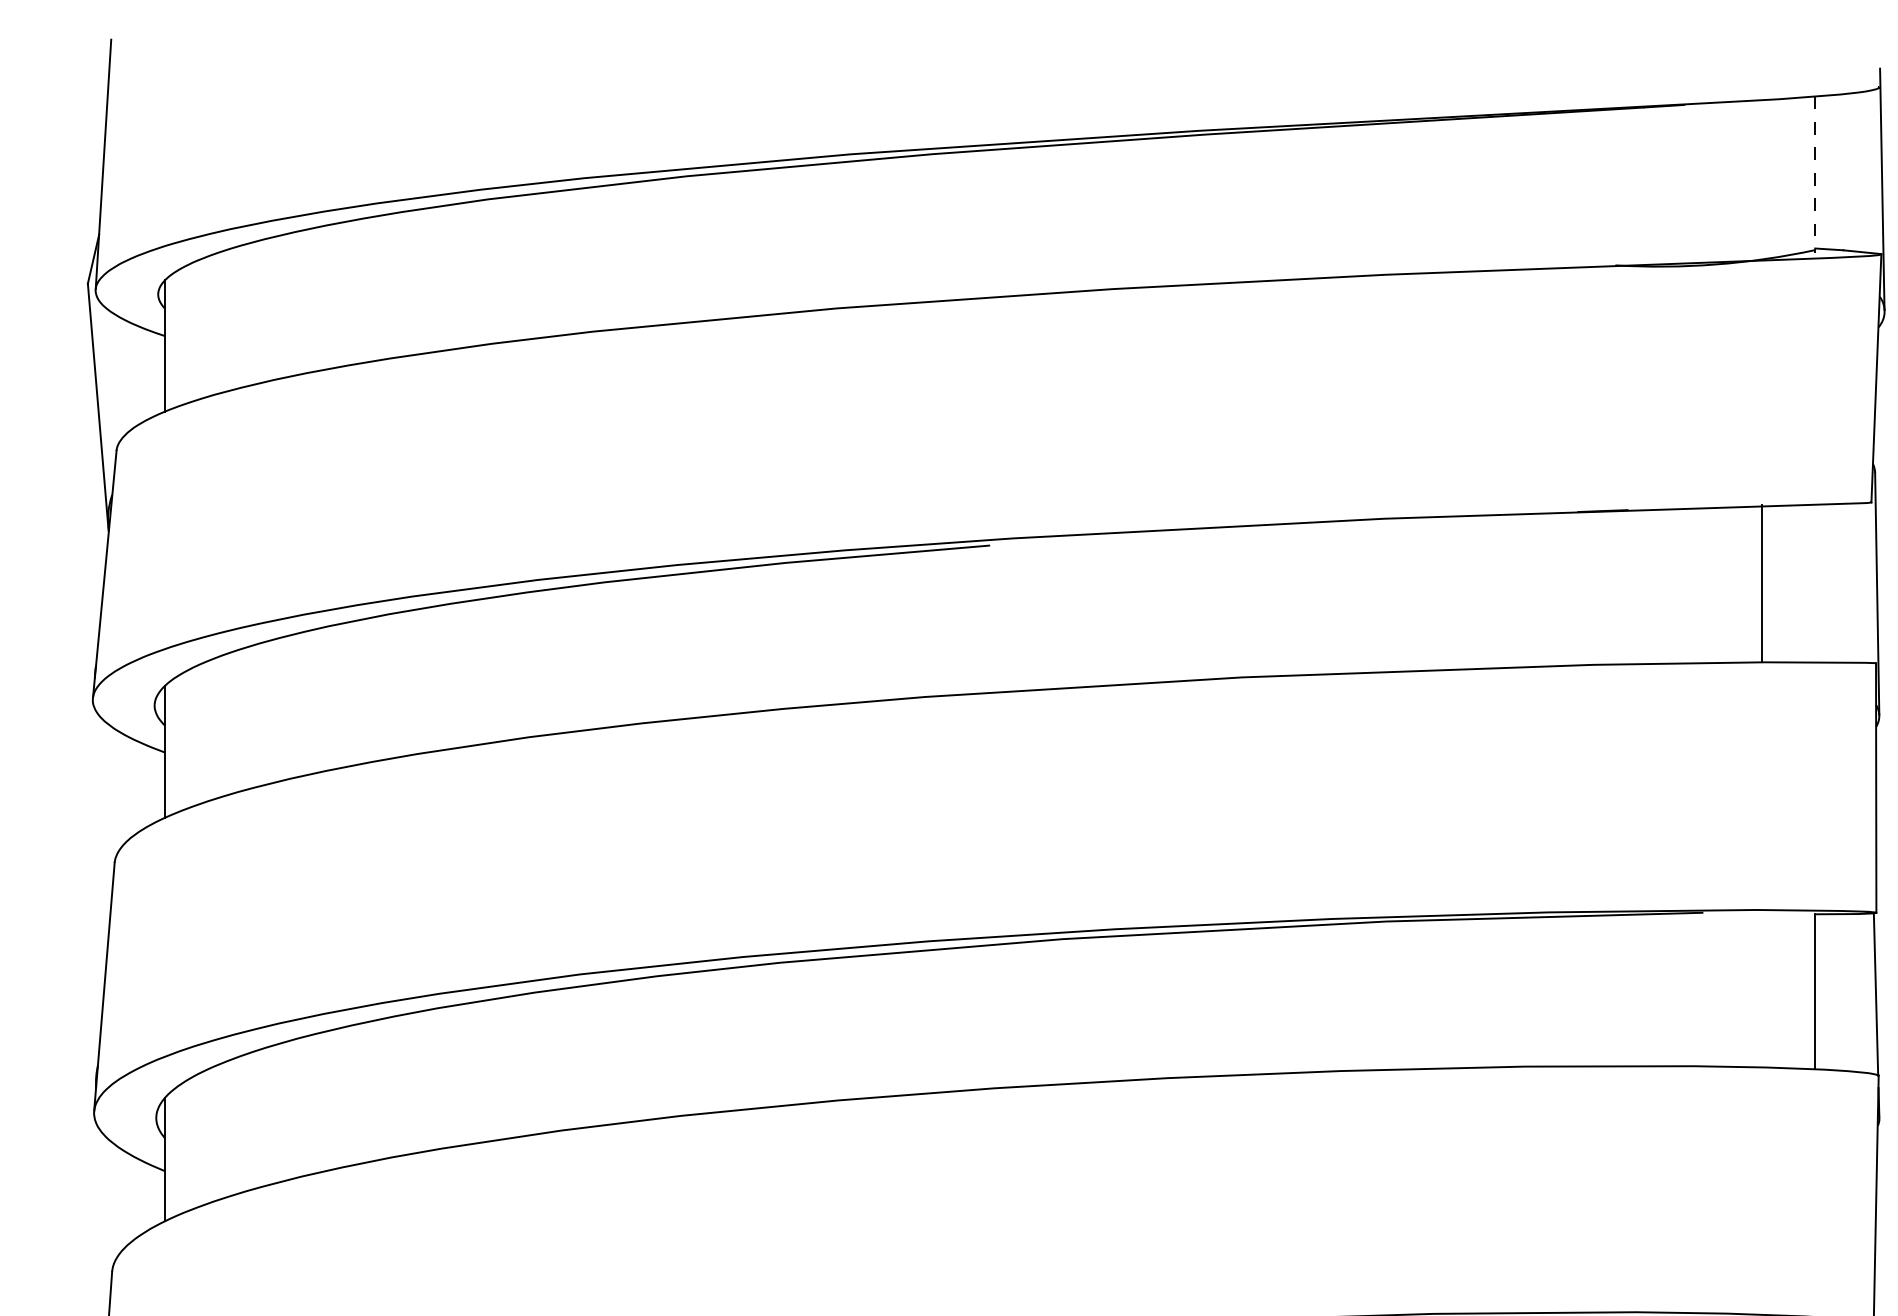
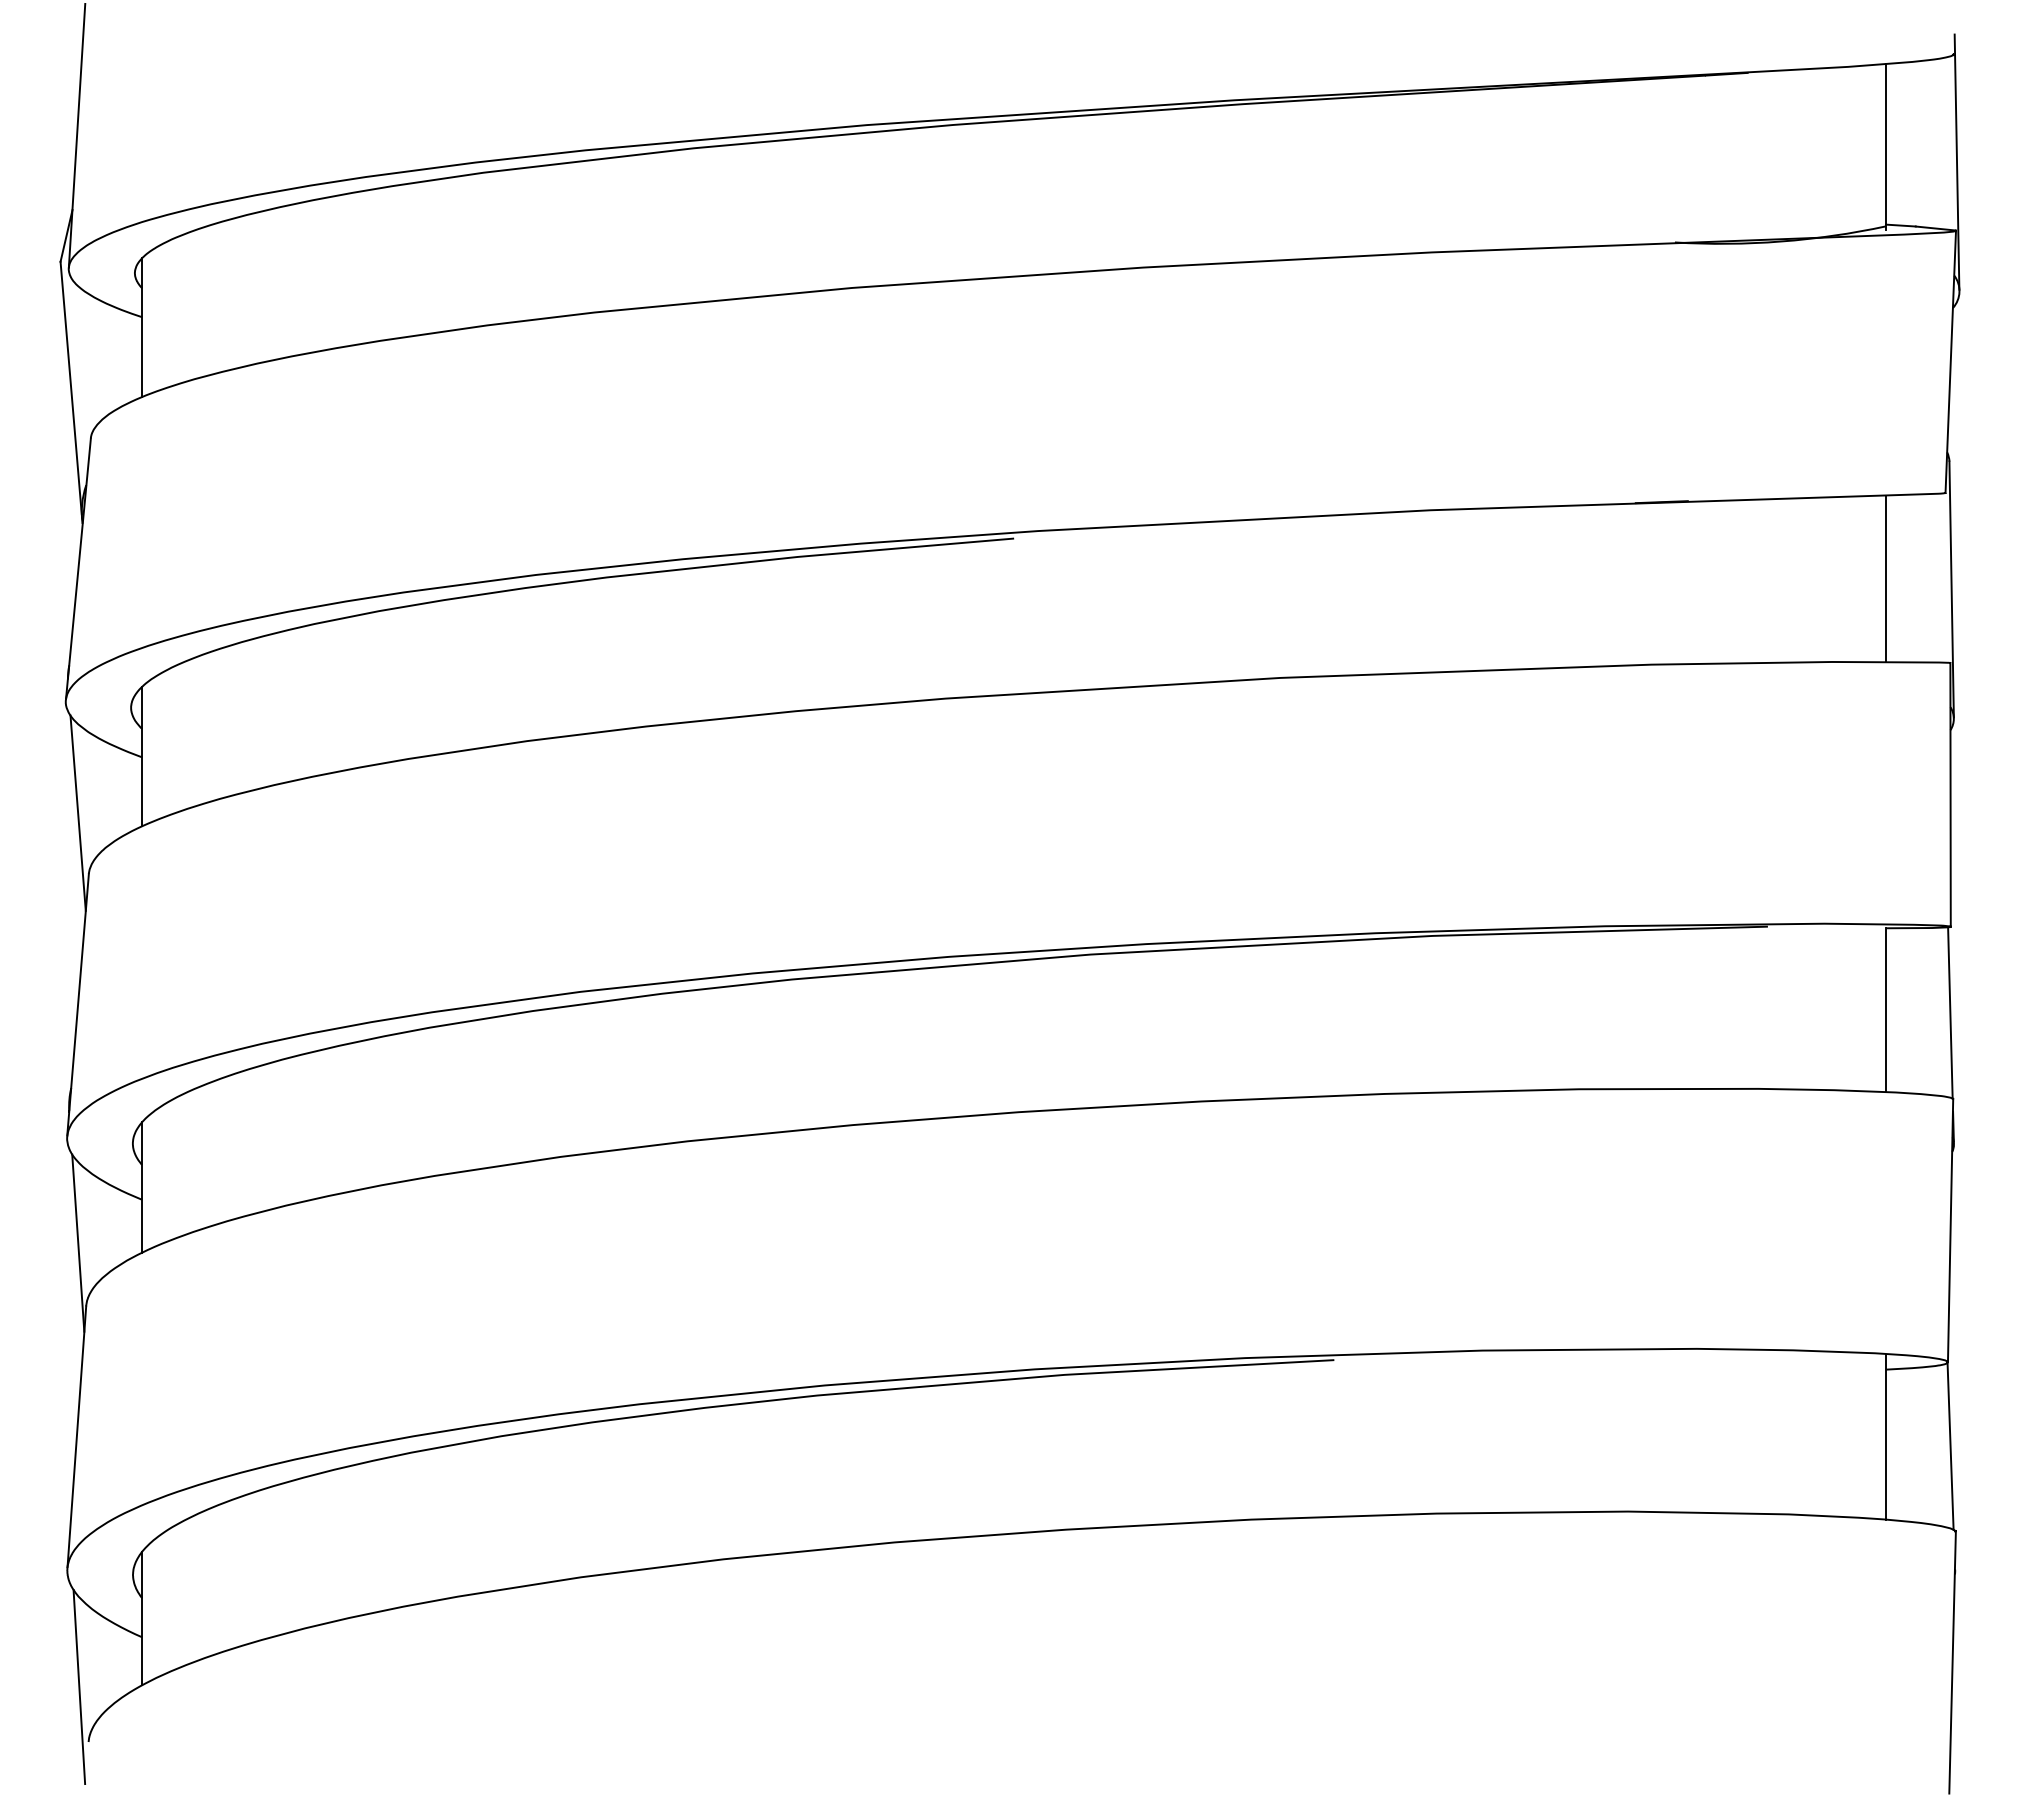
line: (1815, 174) -> (1886, 146), dashed -> solid
line: (1762, 583) -> (1886, 578), moved
line: (103, 804) -> (77, 812), added
line: (104, 1211) -> (78, 1242), added

